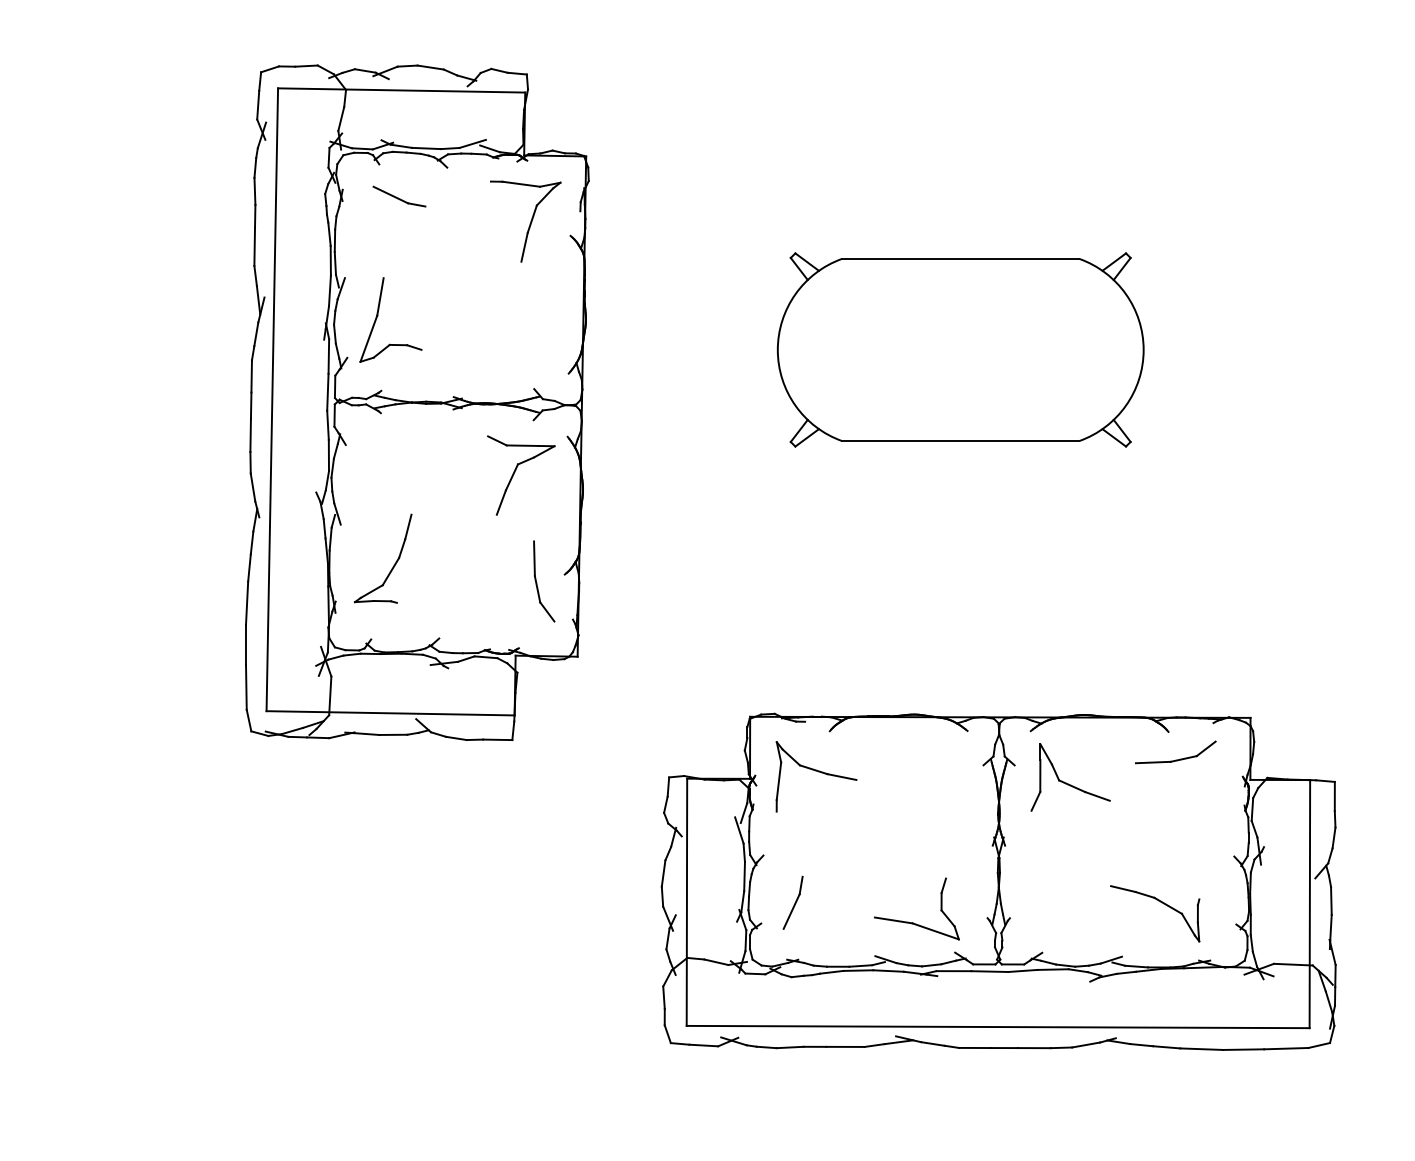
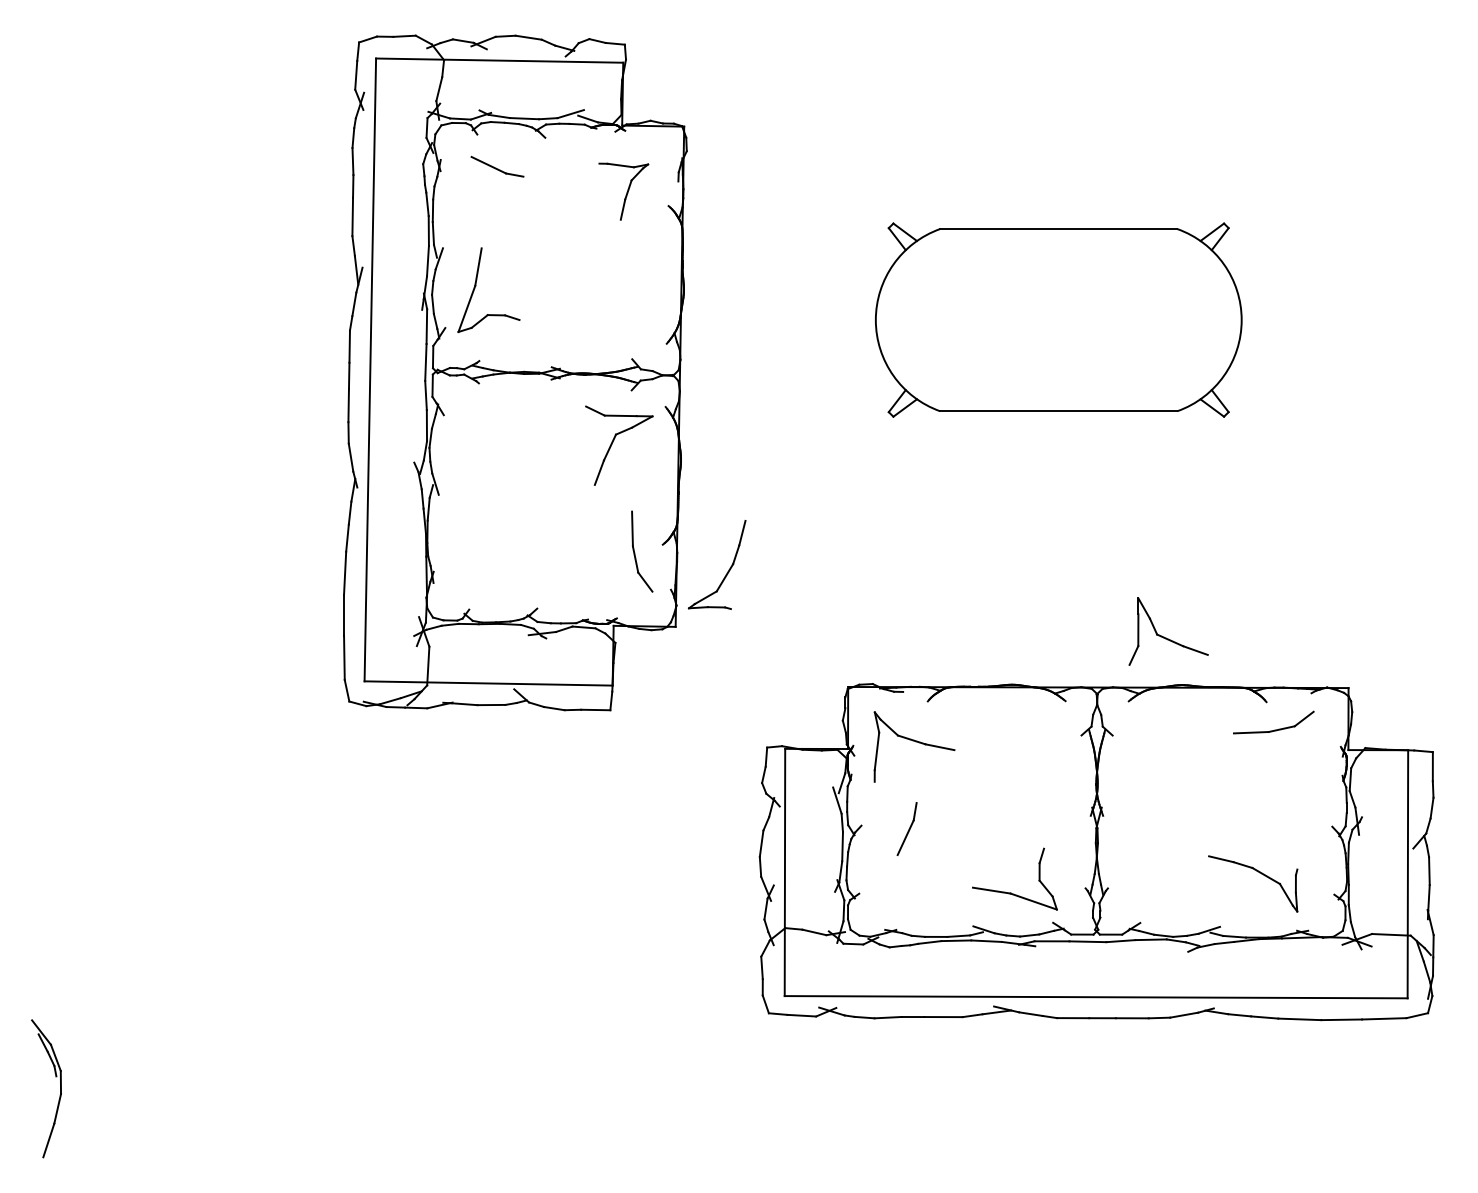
part: (525, 221) -> (623, 191), size x0.7
part: (394, 563) -> (728, 569), moved
part: (1068, 783) -> (1166, 637), moved
part: (792, 902) -> (906, 828), moved

